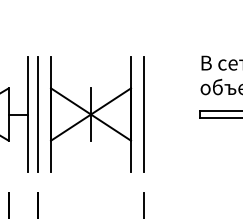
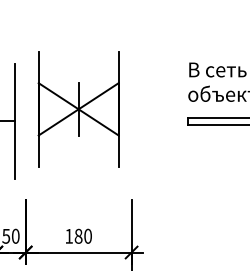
line: (37, 114) -> (25, 121), removed
part: (90, 114) -> (78, 109), moved
line: (143, 114) -> (131, 121), removed

